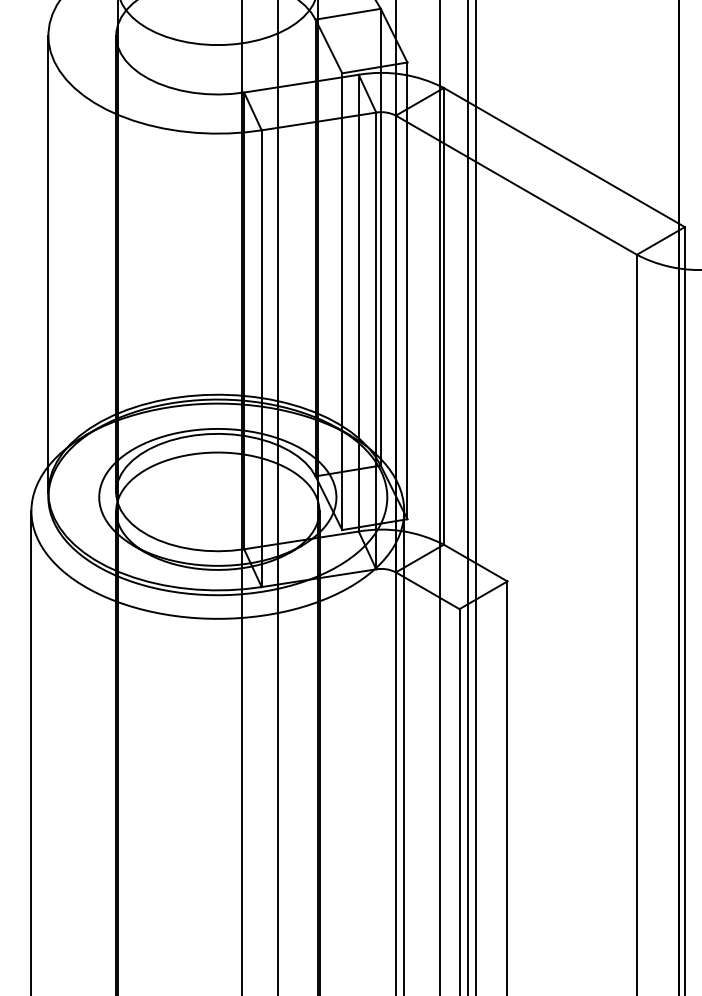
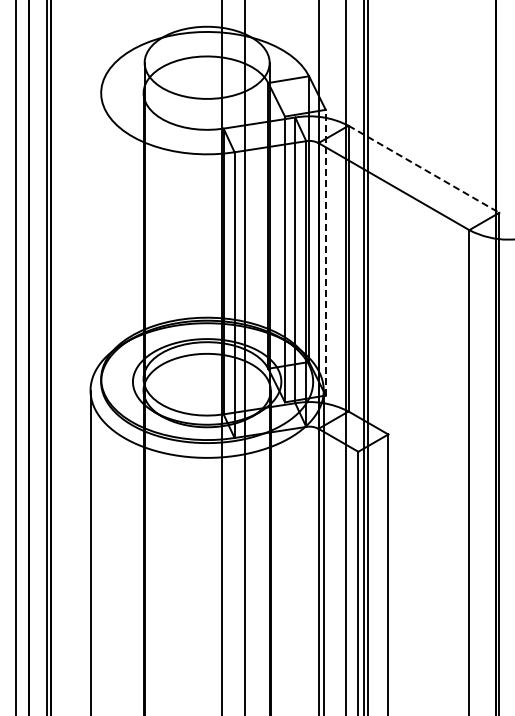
line: (565, 157) -> (424, 169), solid -> dashed
line: (48, 263) -> (101, 235), removed
line: (406, 290) -> (325, 252), solid -> dashed

